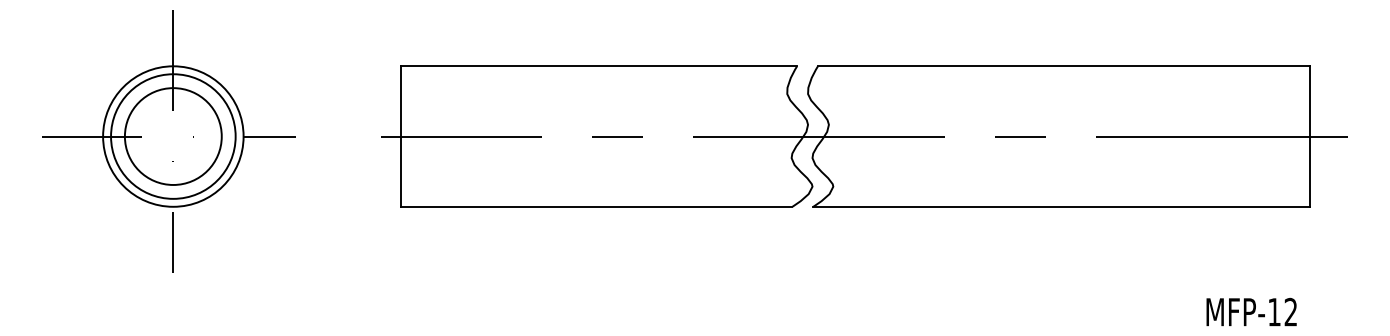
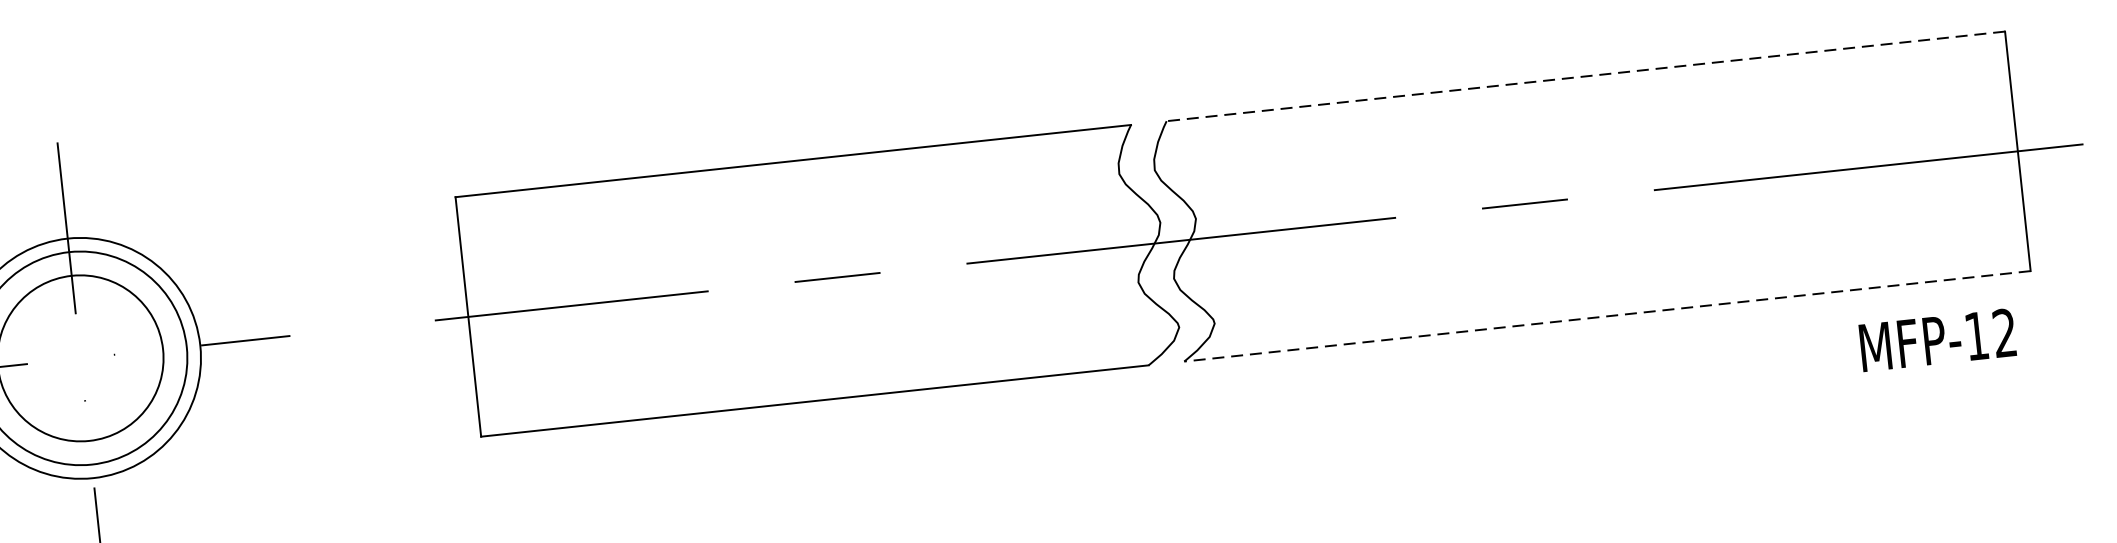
line: (1063, 66) -> (1585, 76), solid -> dashed
line: (1061, 206) -> (1607, 315), solid -> dashed
text: (1251, 311) -> (1937, 339), moved

